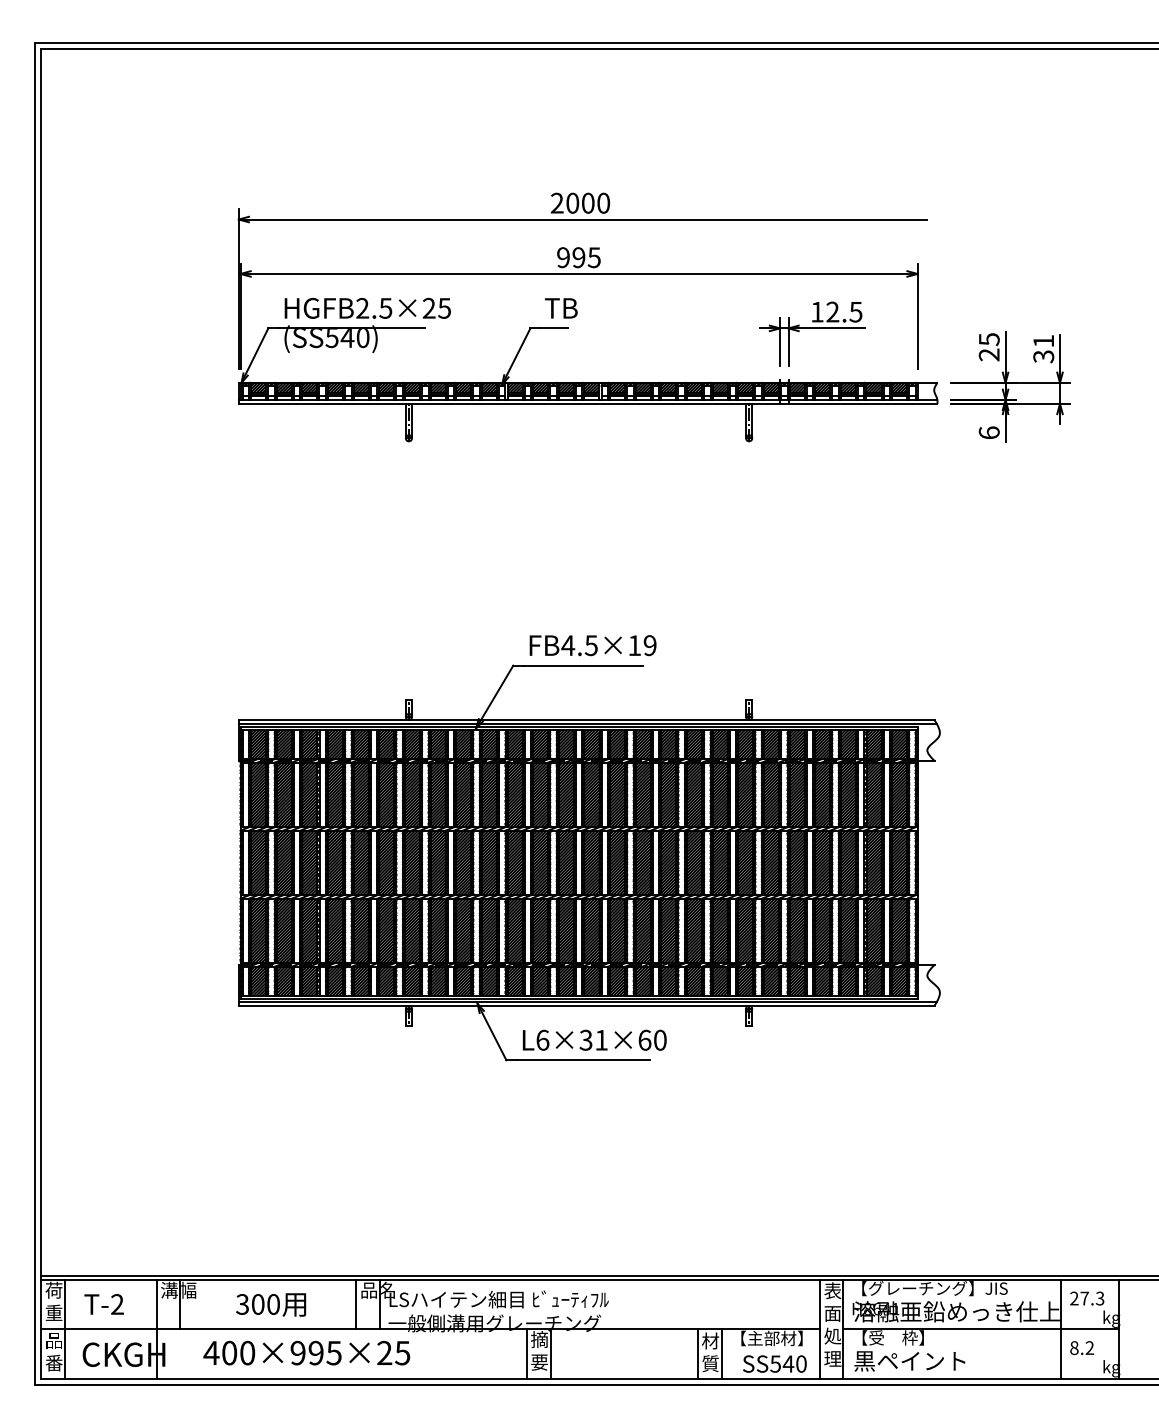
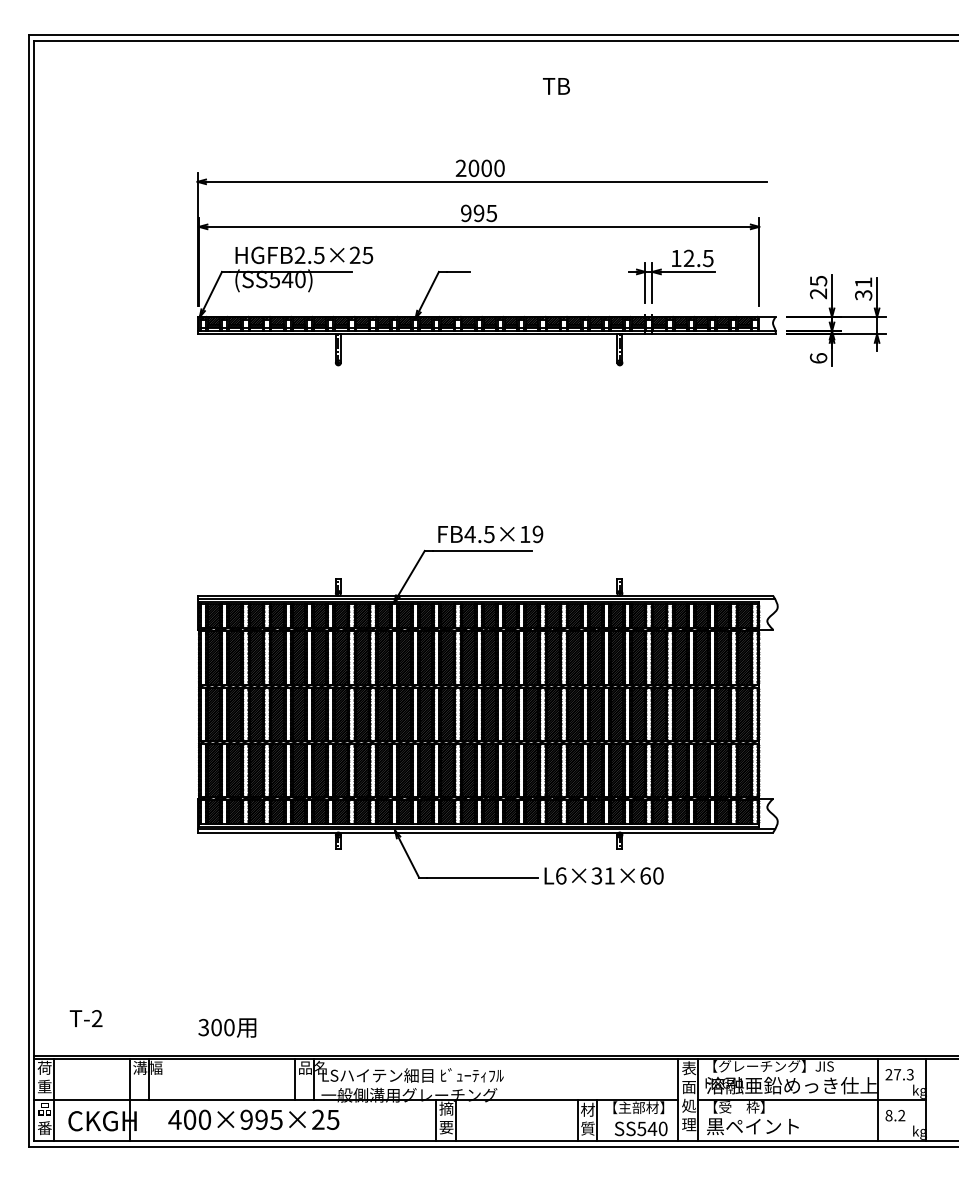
text: (561, 308) -> (556, 86), moved
text: (594, 1039) -> (603, 875), moved
text: (103, 1304) -> (85, 1018), moved
text: (271, 1304) -> (227, 1027), moved

